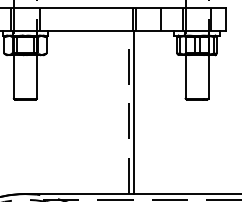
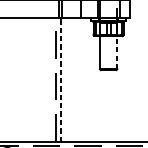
line: (208, 76) -> (117, 52), solid -> dashed
line: (134, 112) -> (60, 79), solid -> dashed

